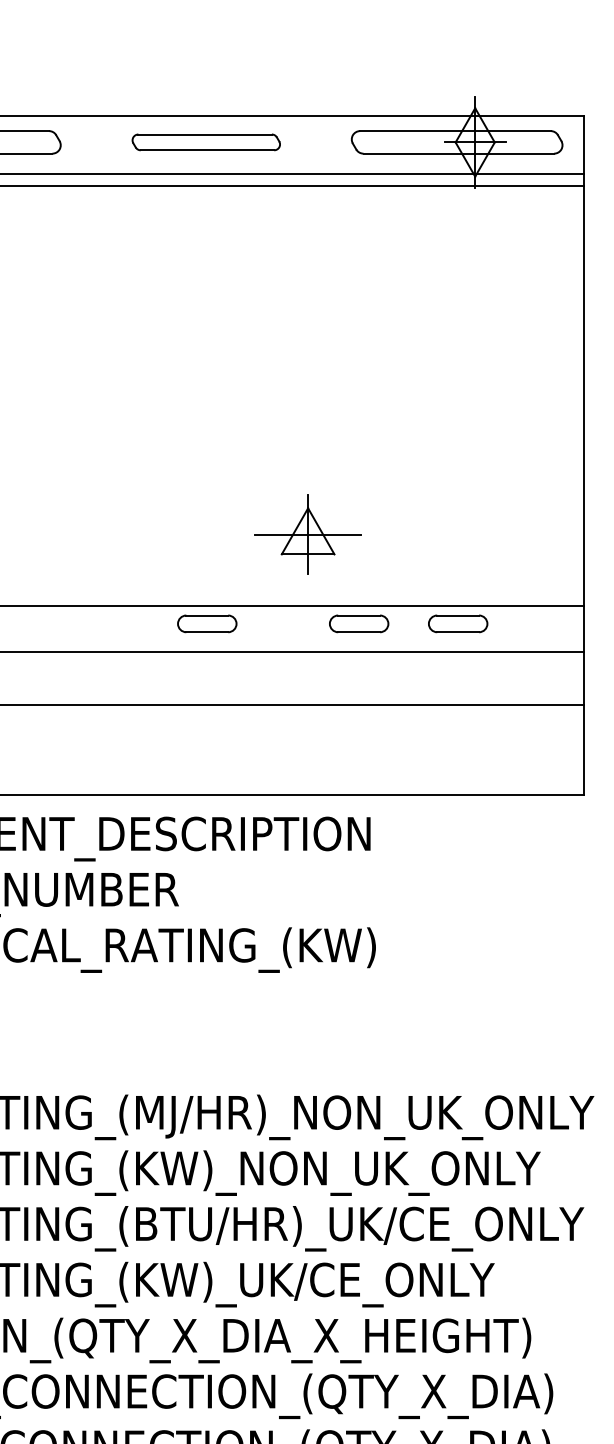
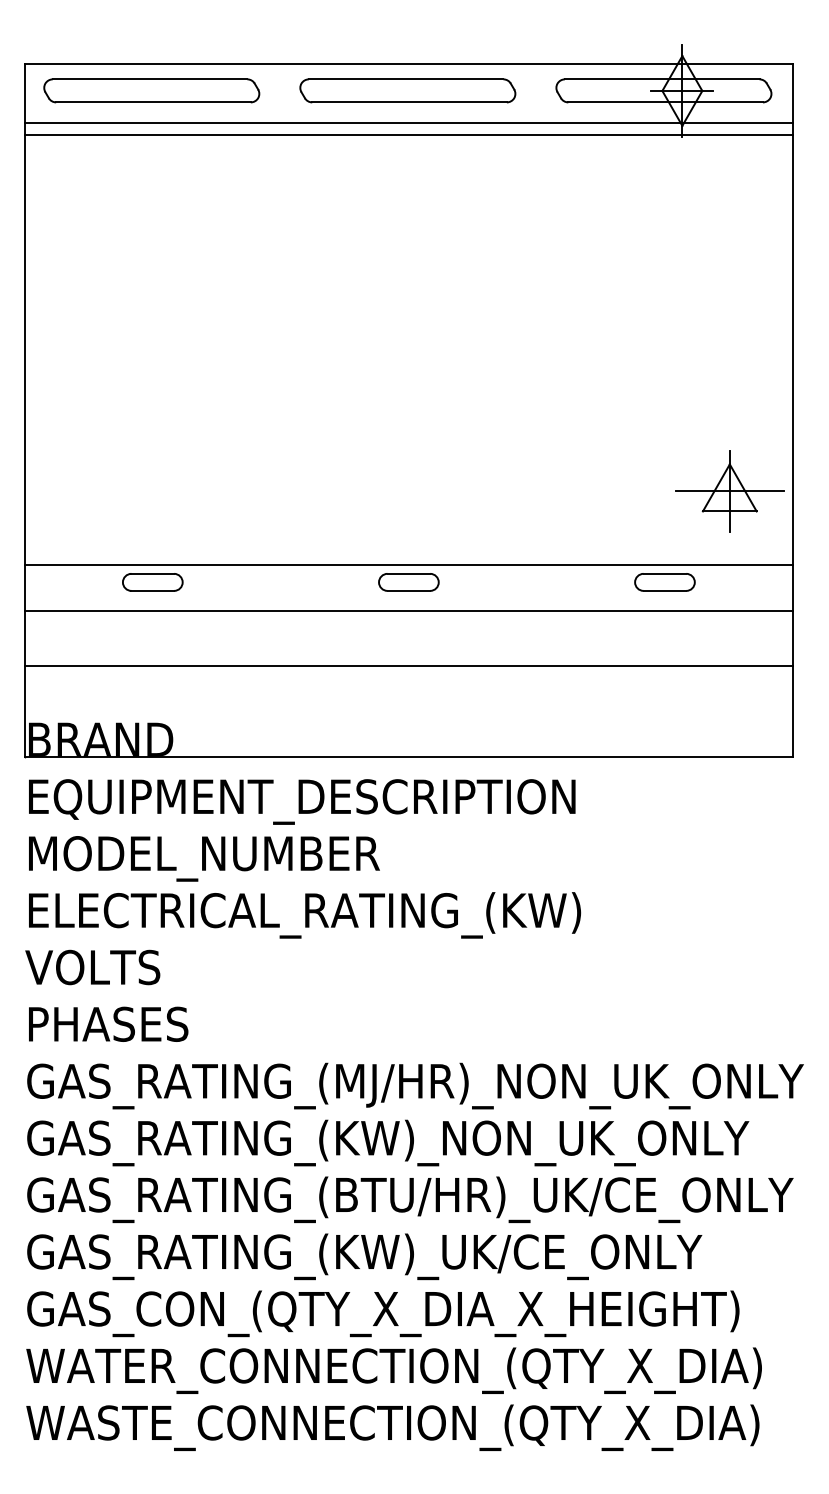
part: (205, 141) -> (407, 90), size x1.43
part: (307, 534) -> (729, 491), moved
part: (358, 624) -> (563, 582), removed

